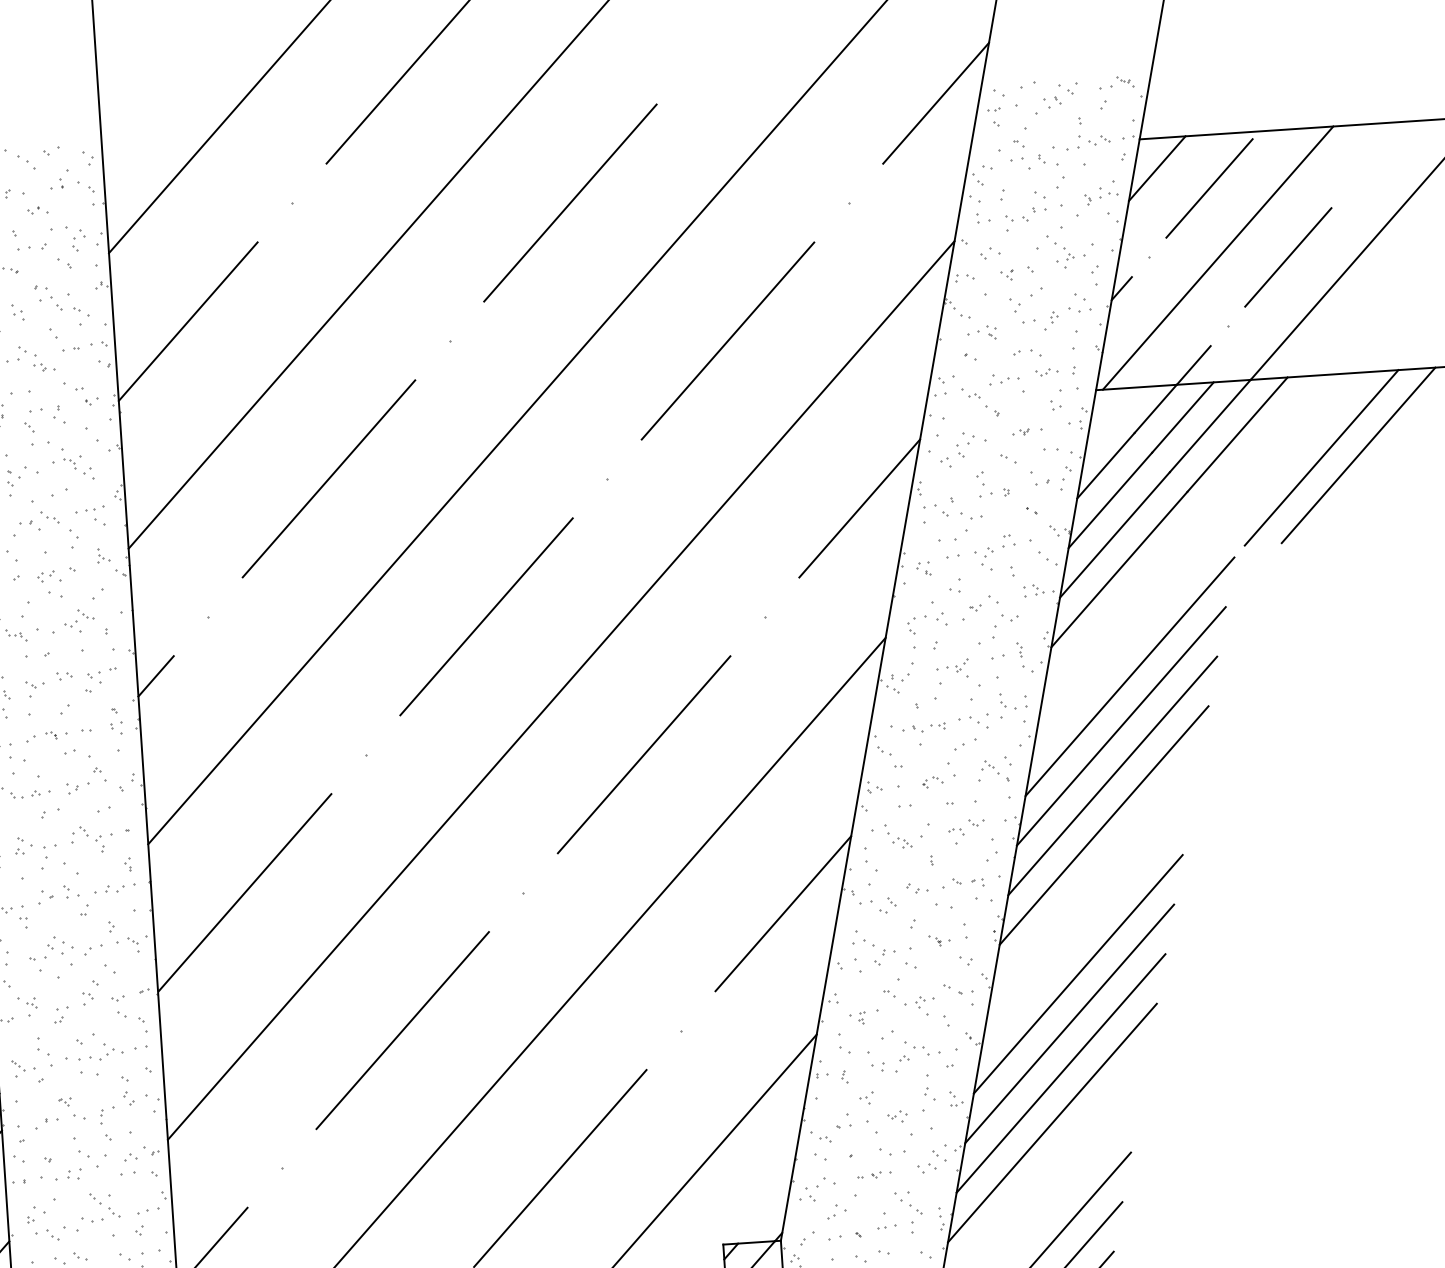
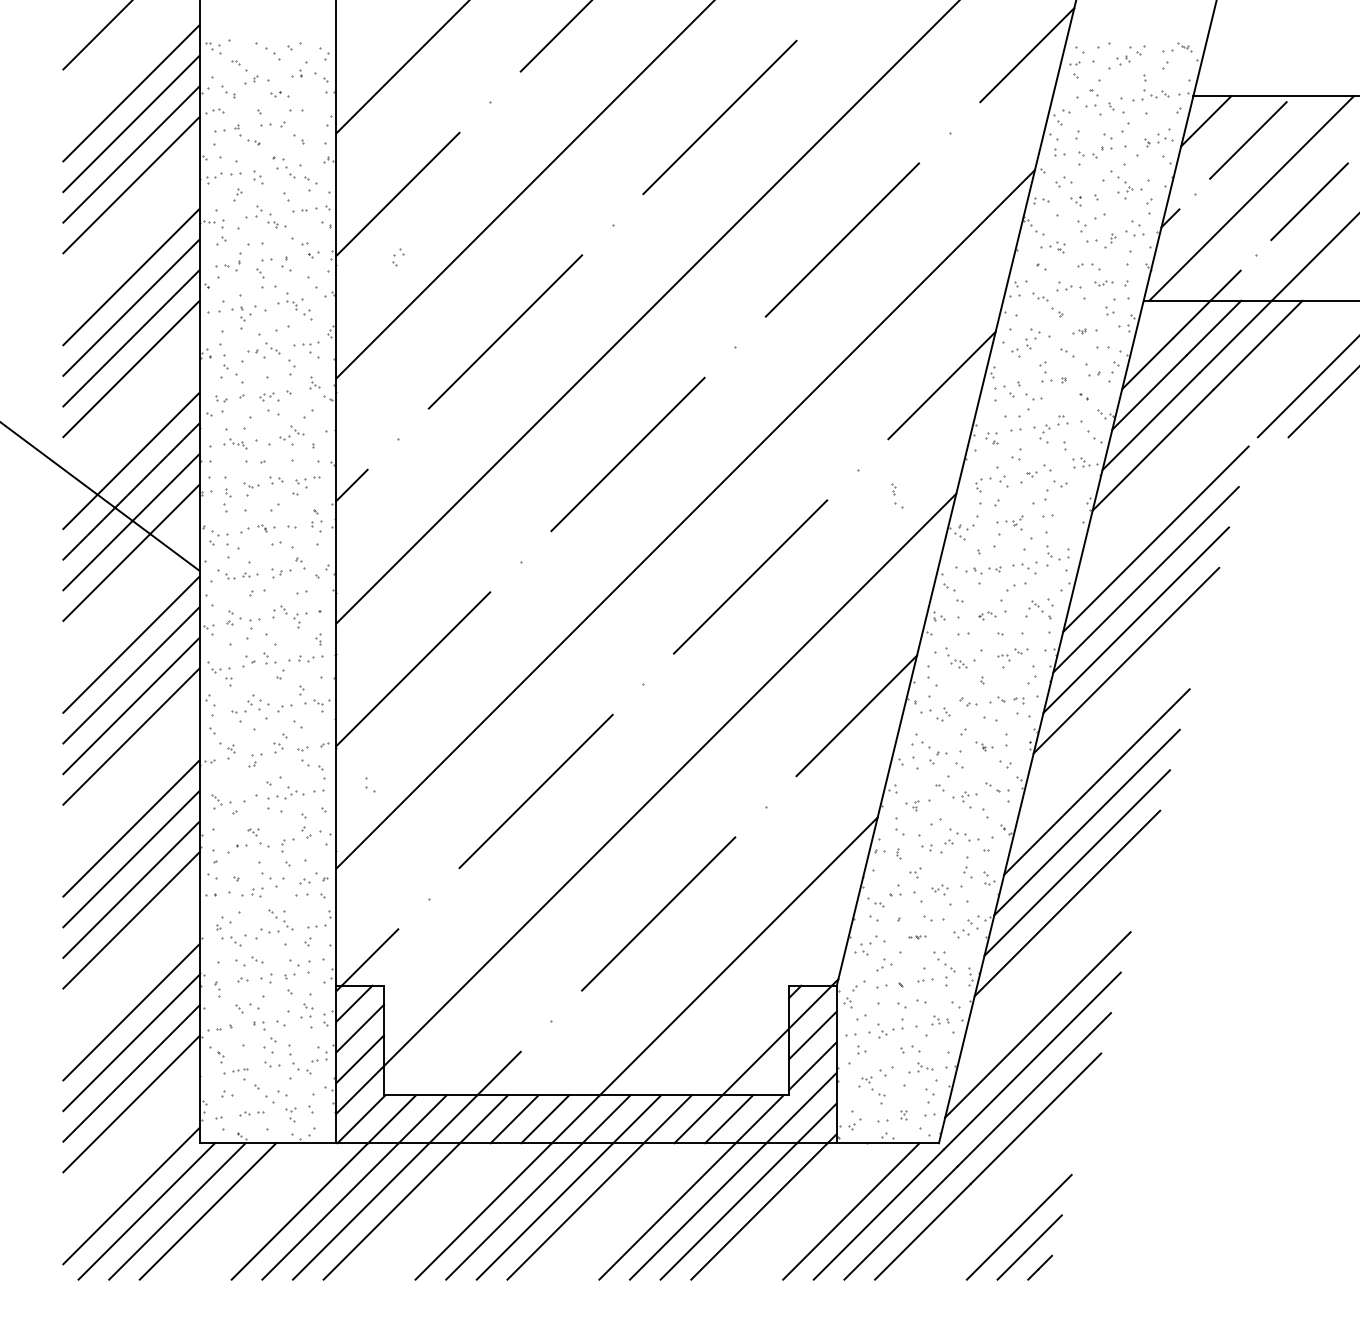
part: (79, 240) -> (398, 257), moved
part: (1025, 657) -> (897, 495), moved
part: (43, 1045) -> (370, 784), moved
part: (874, 1174) -> (917, 936), size x0.6

